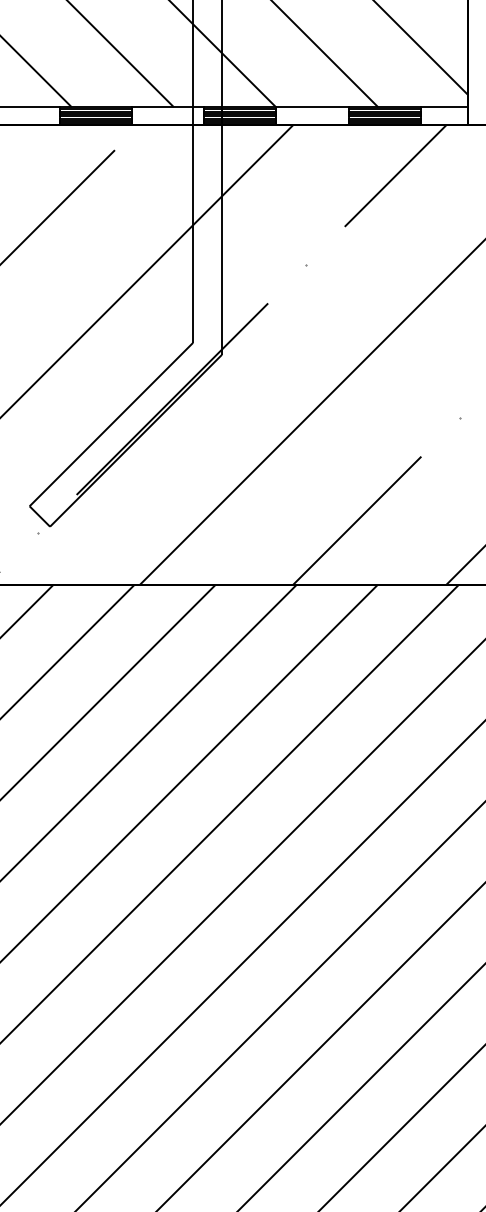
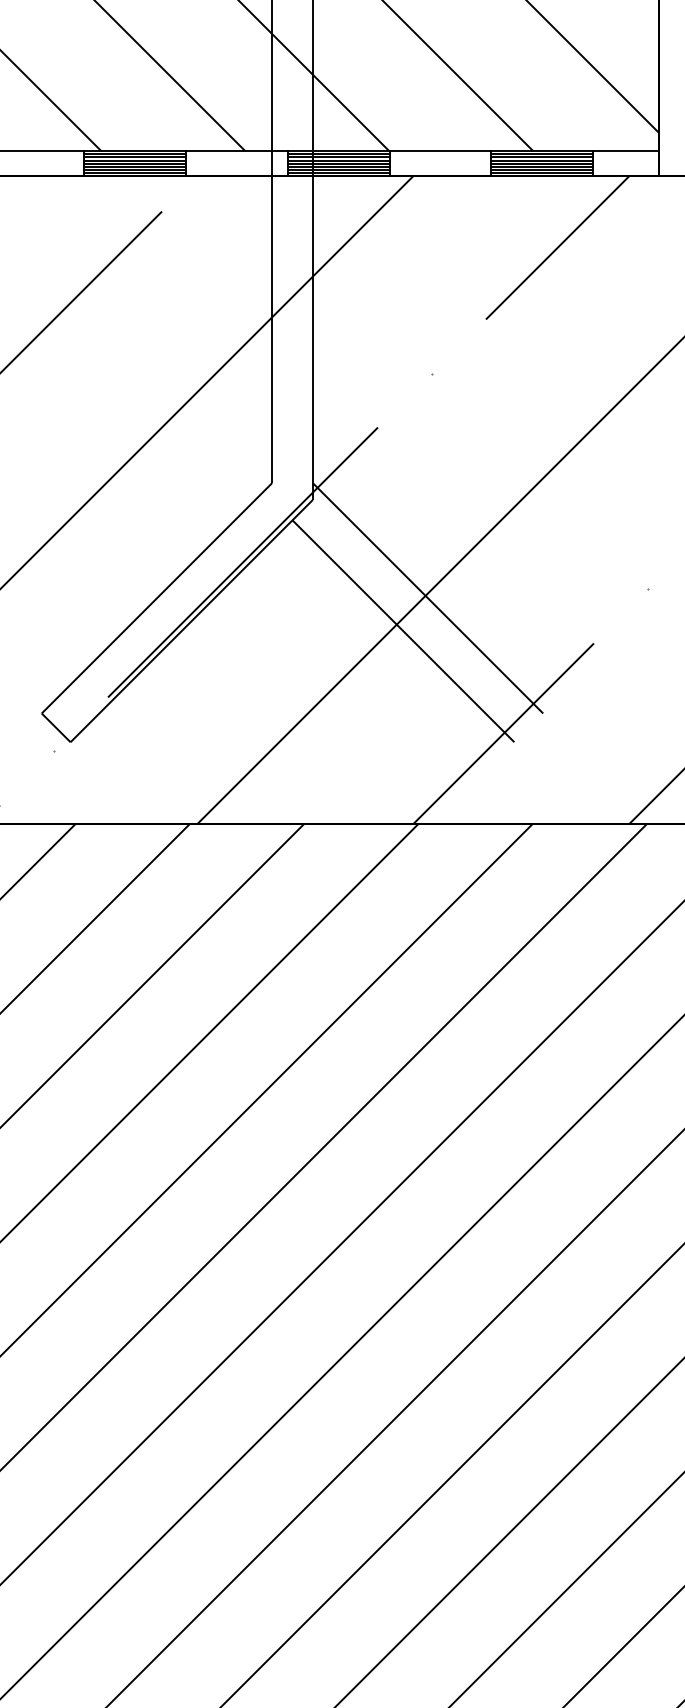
line: (303, 424) -> (427, 598), added
line: (285, 447) -> (402, 630), added

